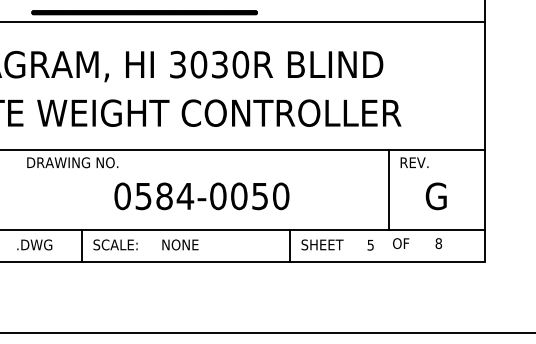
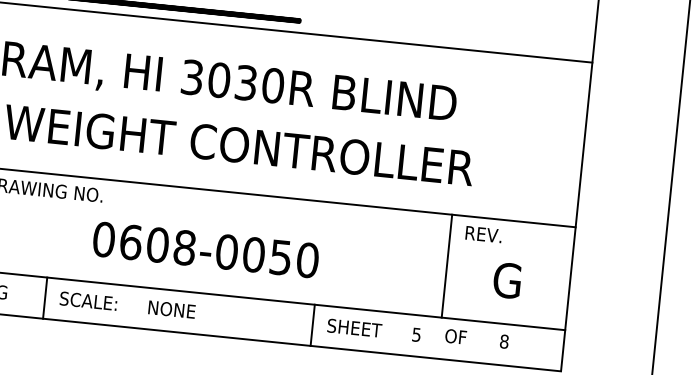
text: (164, 196) -> (157, 245), 0584-0050 -> 0608-0050

